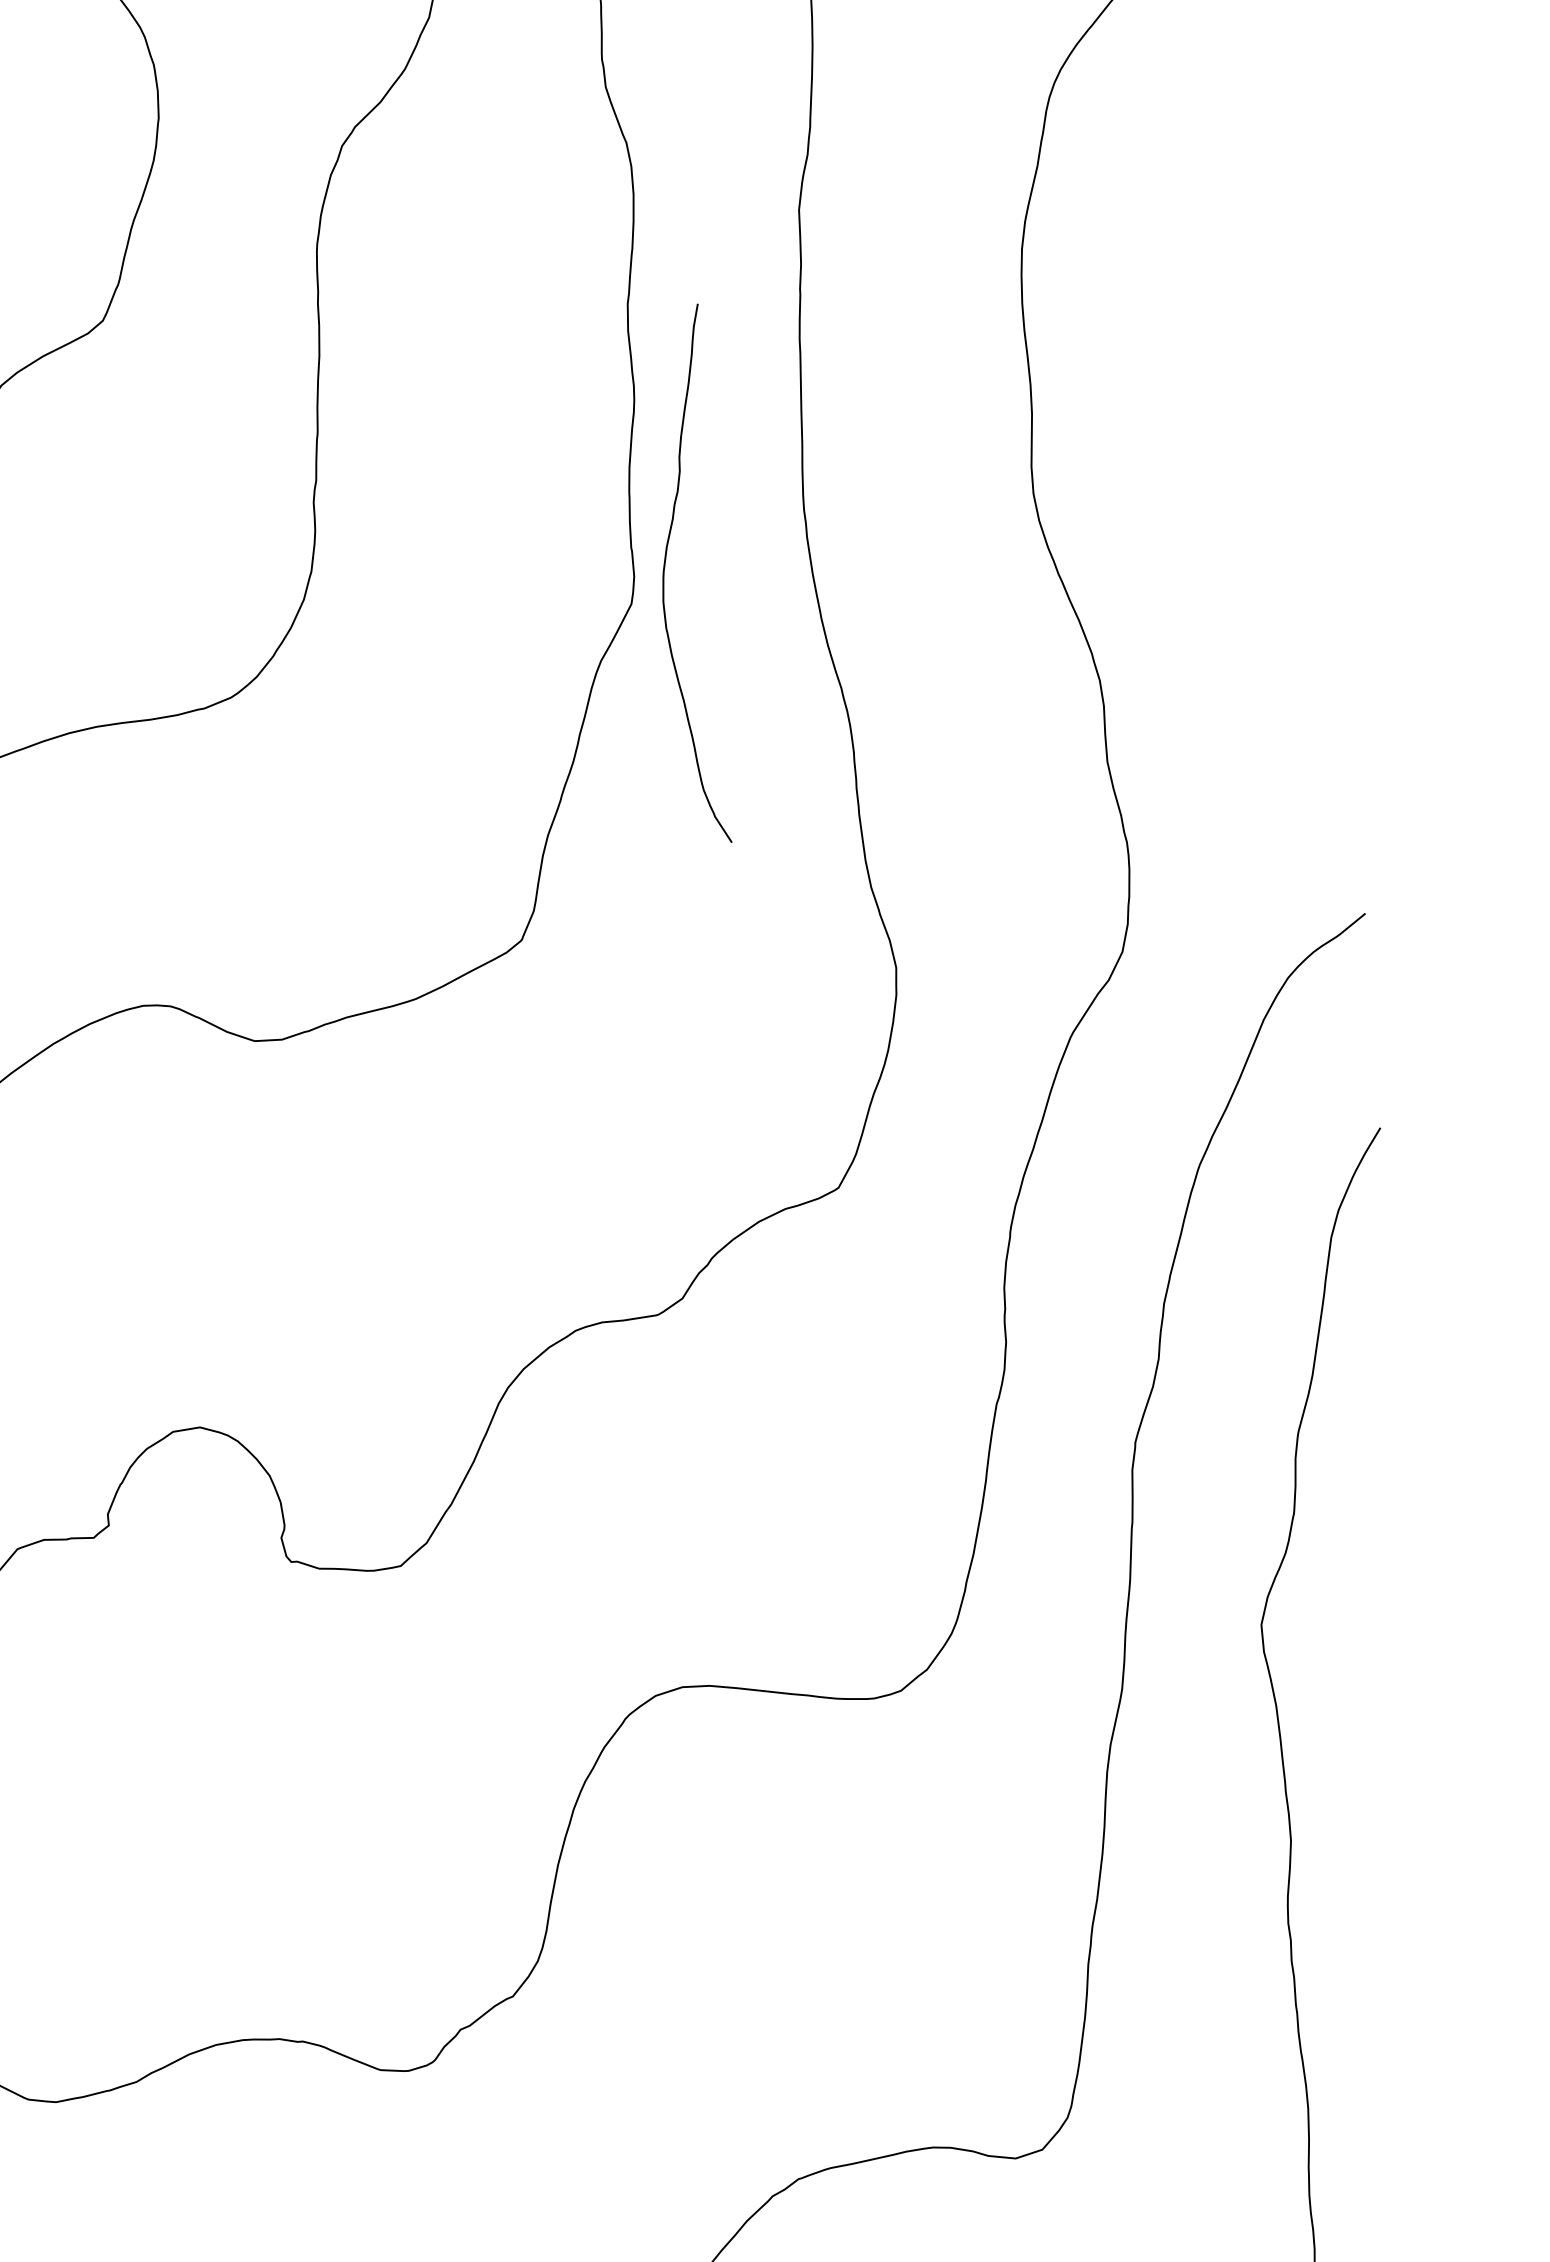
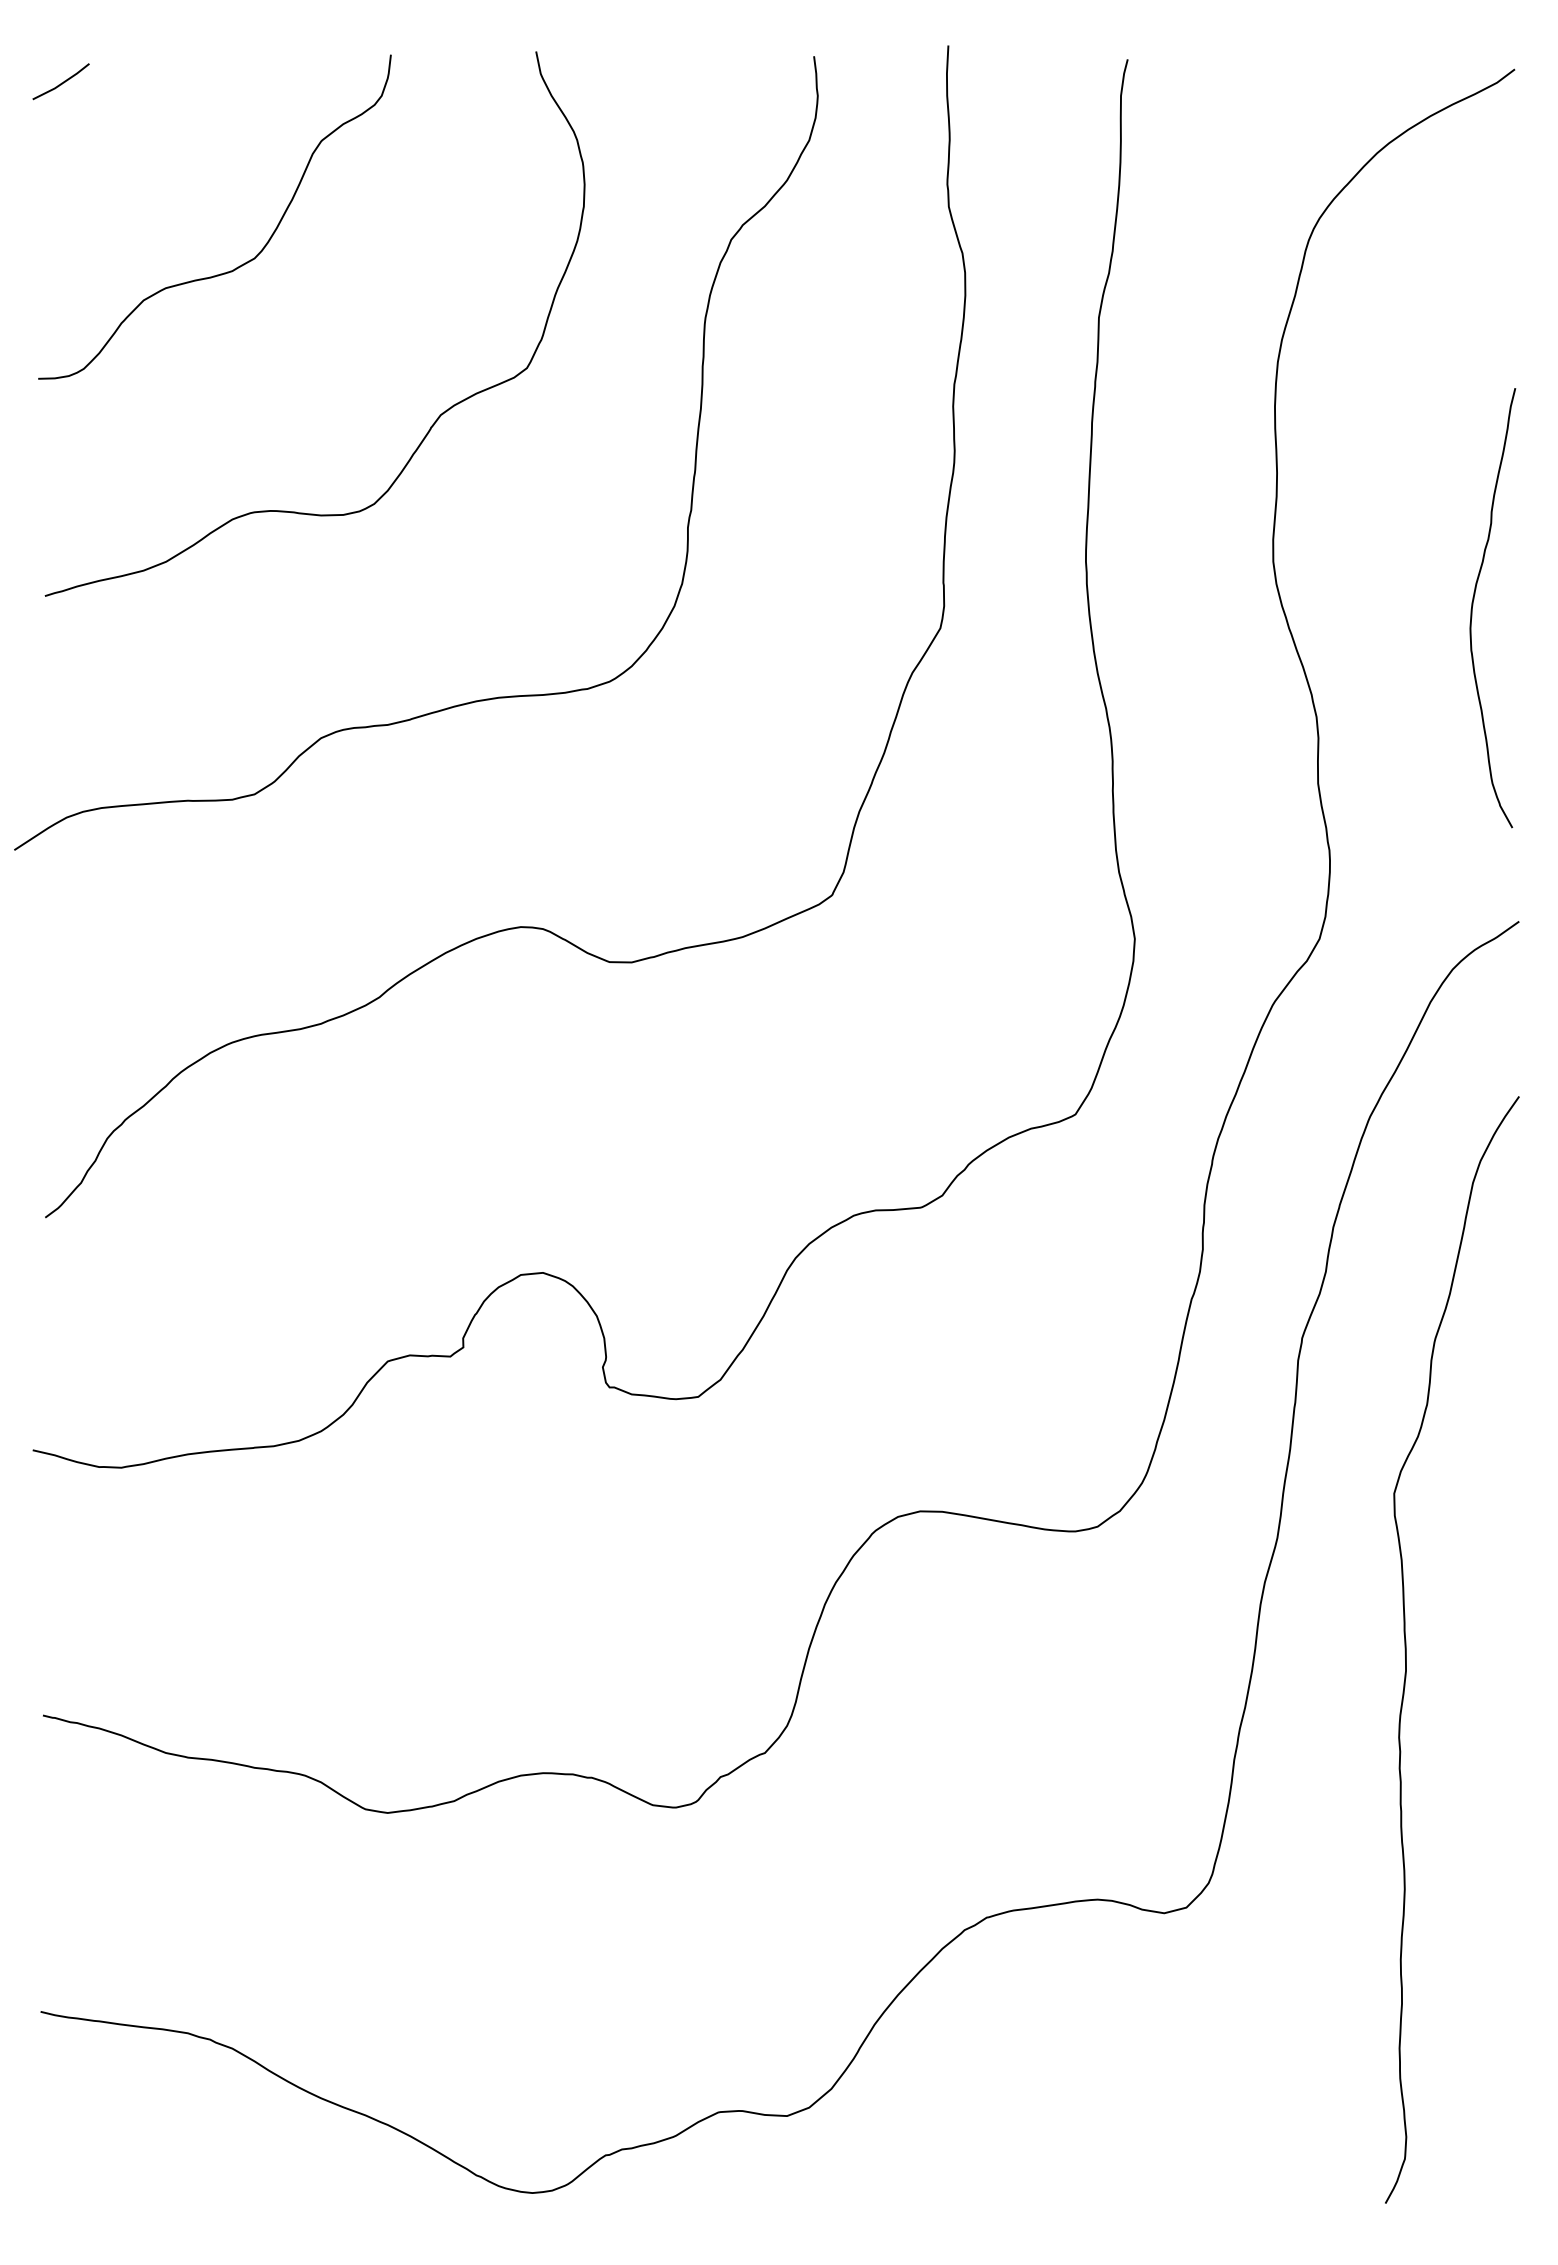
curve: (665, 573) -> (1473, 605), moved

